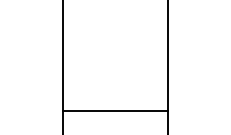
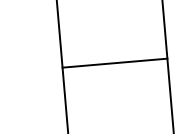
line: (115, 111) -> (115, 63), moved

